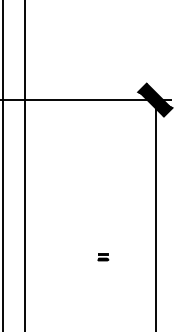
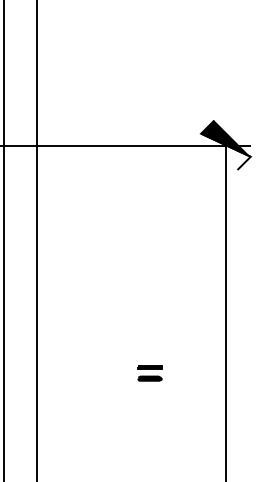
fill: (155, 104) -> (226, 151), removed
part: (103, 257) -> (150, 373), size x1.6

